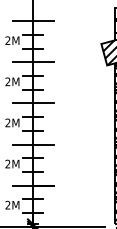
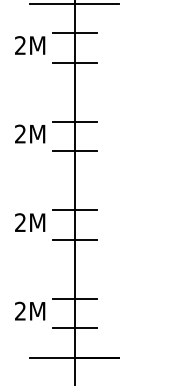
line: (32, 62) -> (73, 92), removed
line: (32, 103) -> (73, 180), removed
line: (32, 144) -> (73, 269), removed

